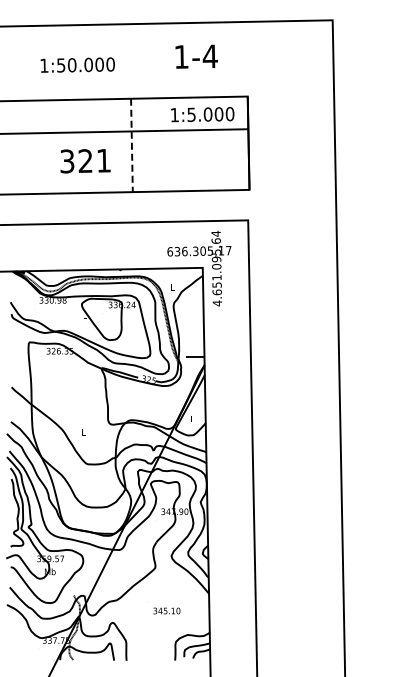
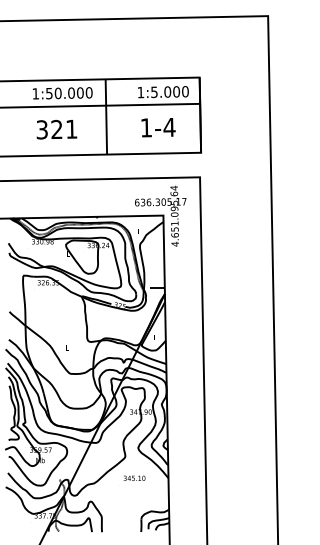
text: (196, 56) -> (158, 127), moved
text: (77, 64) -> (62, 92), moved
line: (131, 145) -> (106, 116), dashed -> solid
text: (85, 161) -> (56, 129), moved
text: (166, 610) -> (134, 477), moved

